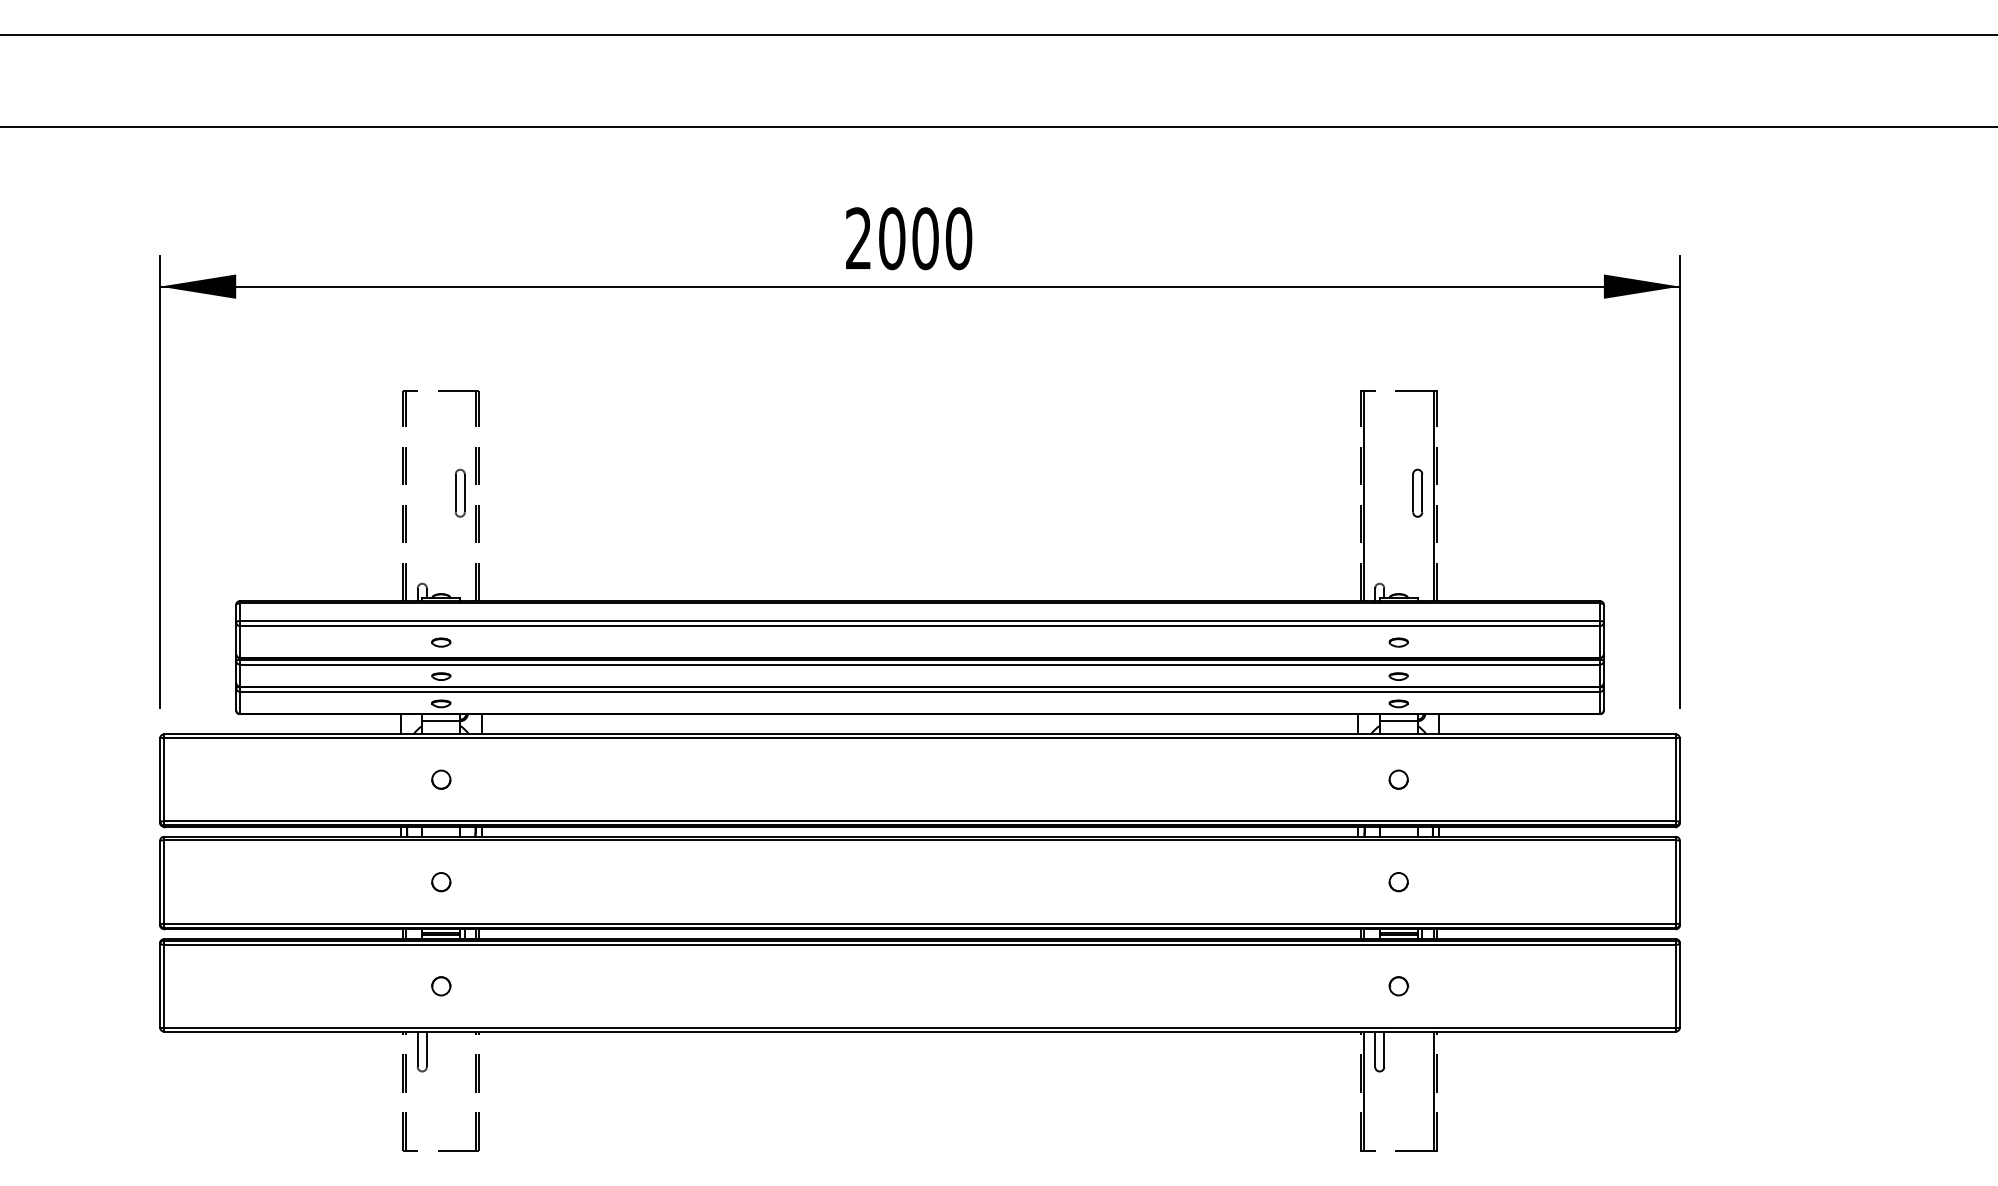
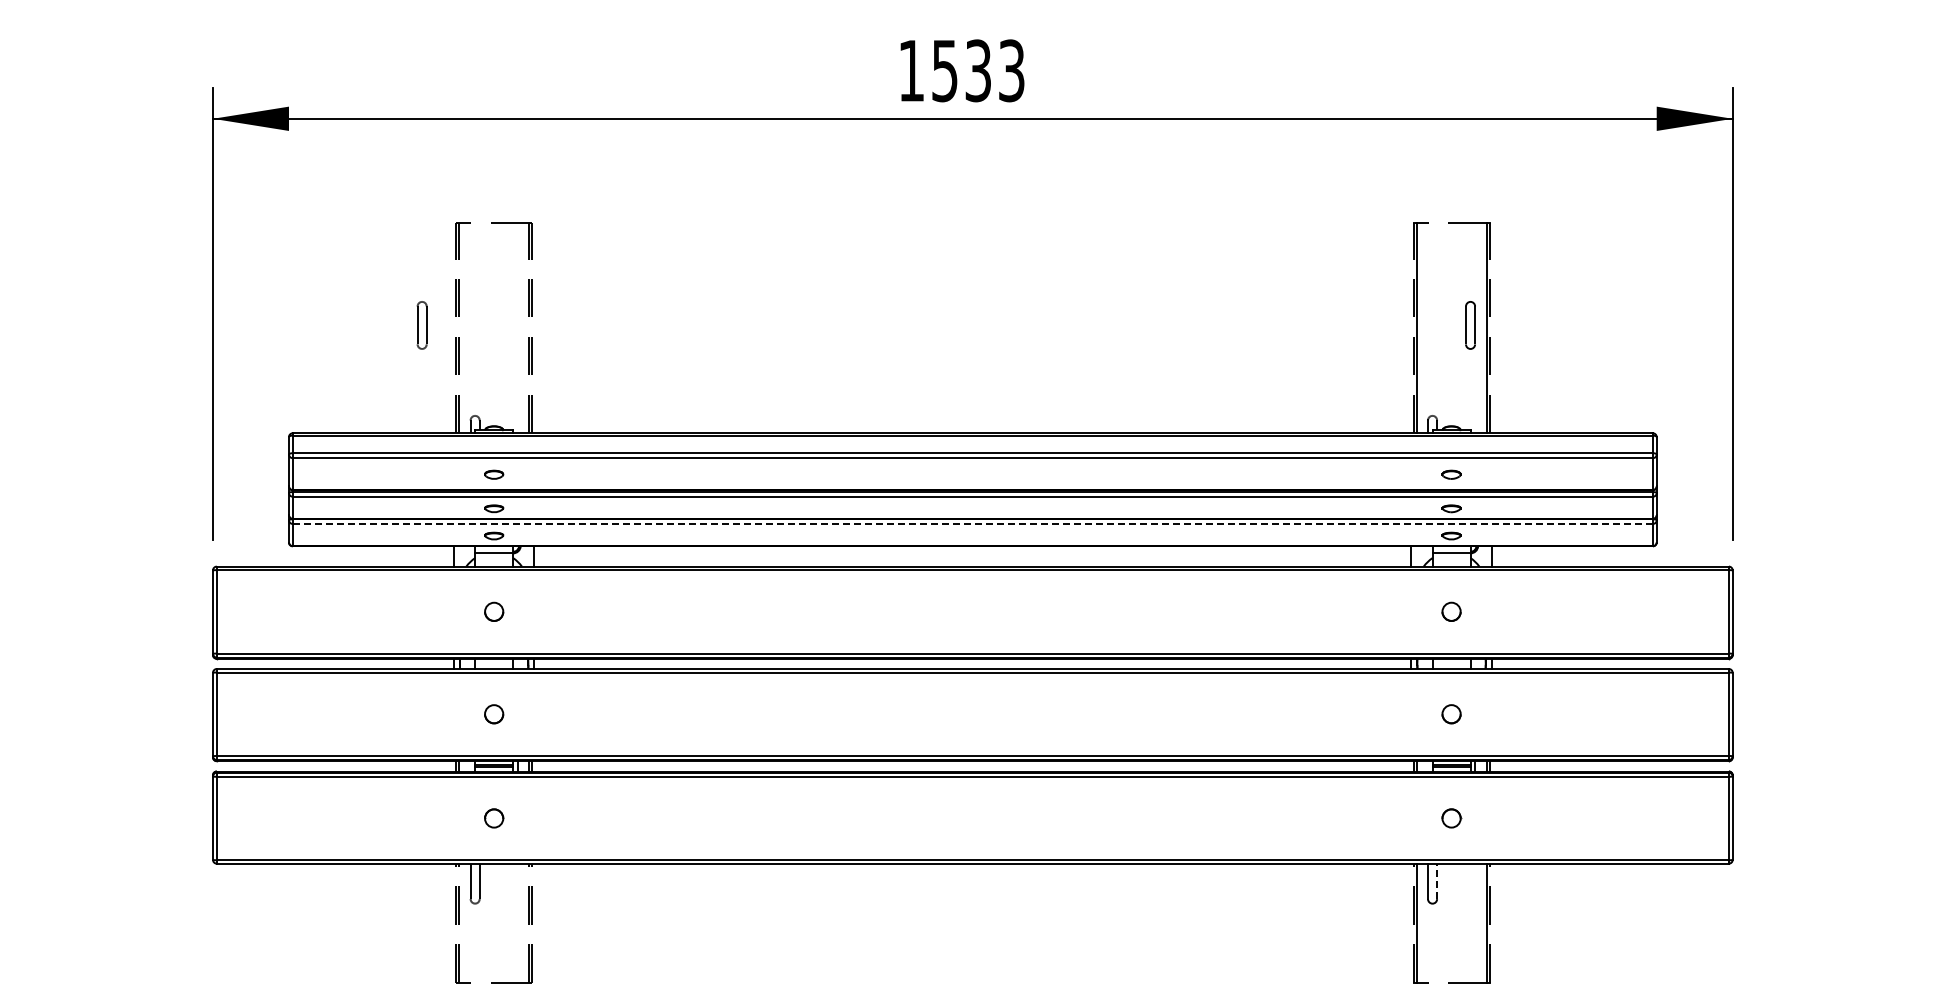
text: (909, 238) -> (962, 70), 2000 -> 1533
part: (460, 492) -> (422, 324), moved
line: (919, 691) -> (972, 523), solid -> dashed
line: (1384, 1049) -> (1437, 881), solid -> dashed

